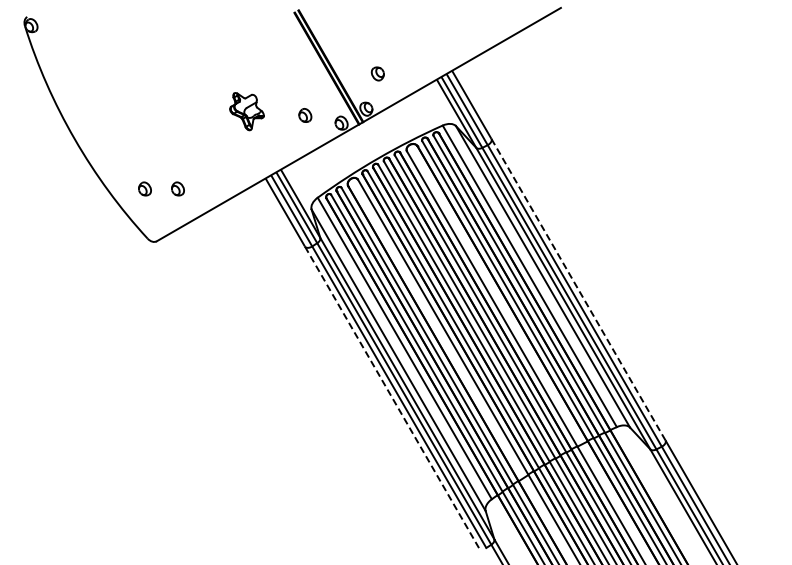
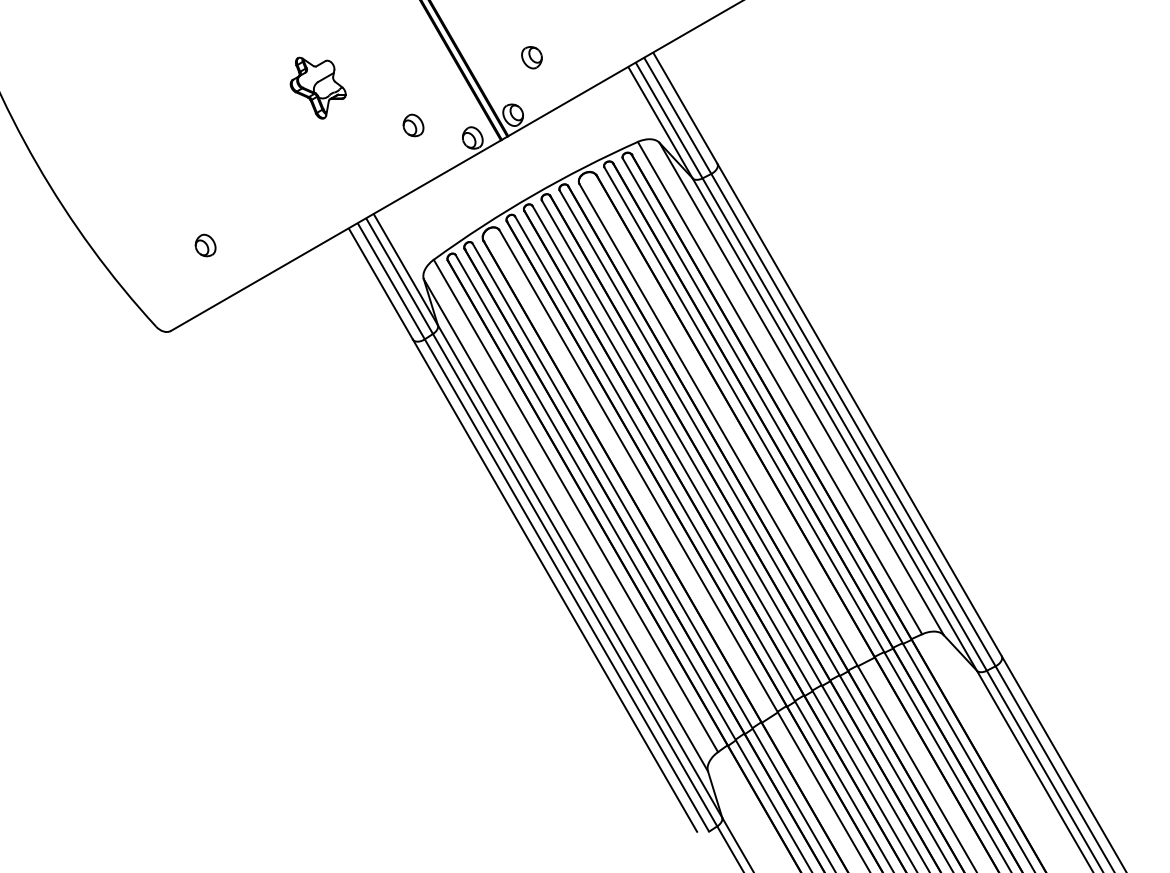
part: (246, 111) -> (317, 87), moved
part: (144, 188) -> (150, 244), removed
line: (578, 289) -> (859, 409), dashed -> solid
line: (391, 396) -> (554, 584), dashed -> solid

